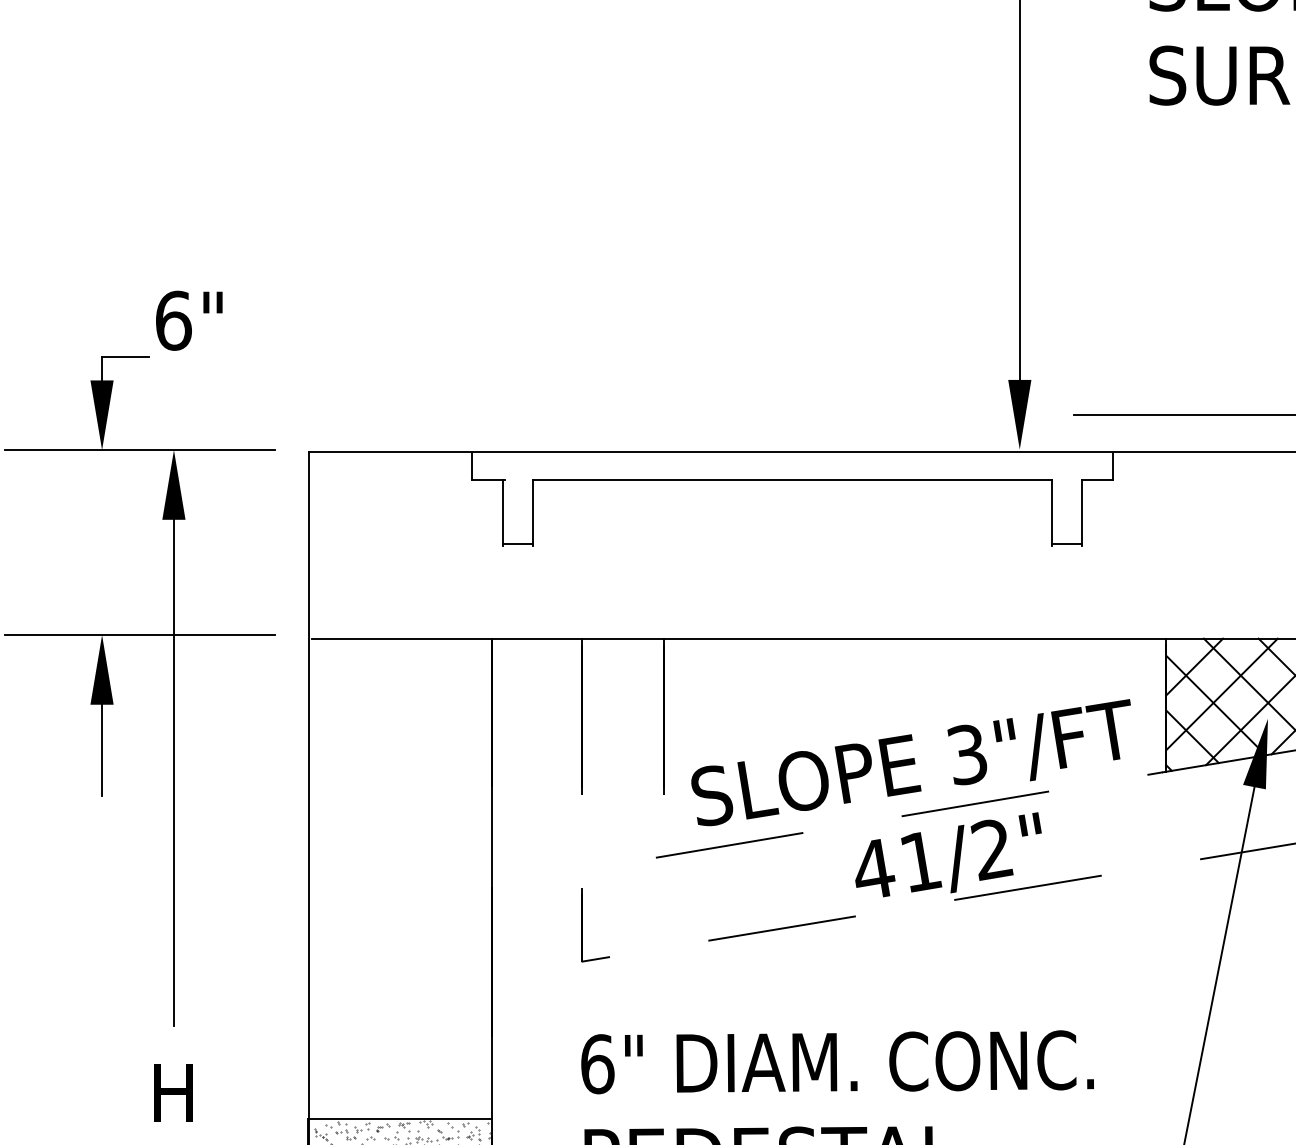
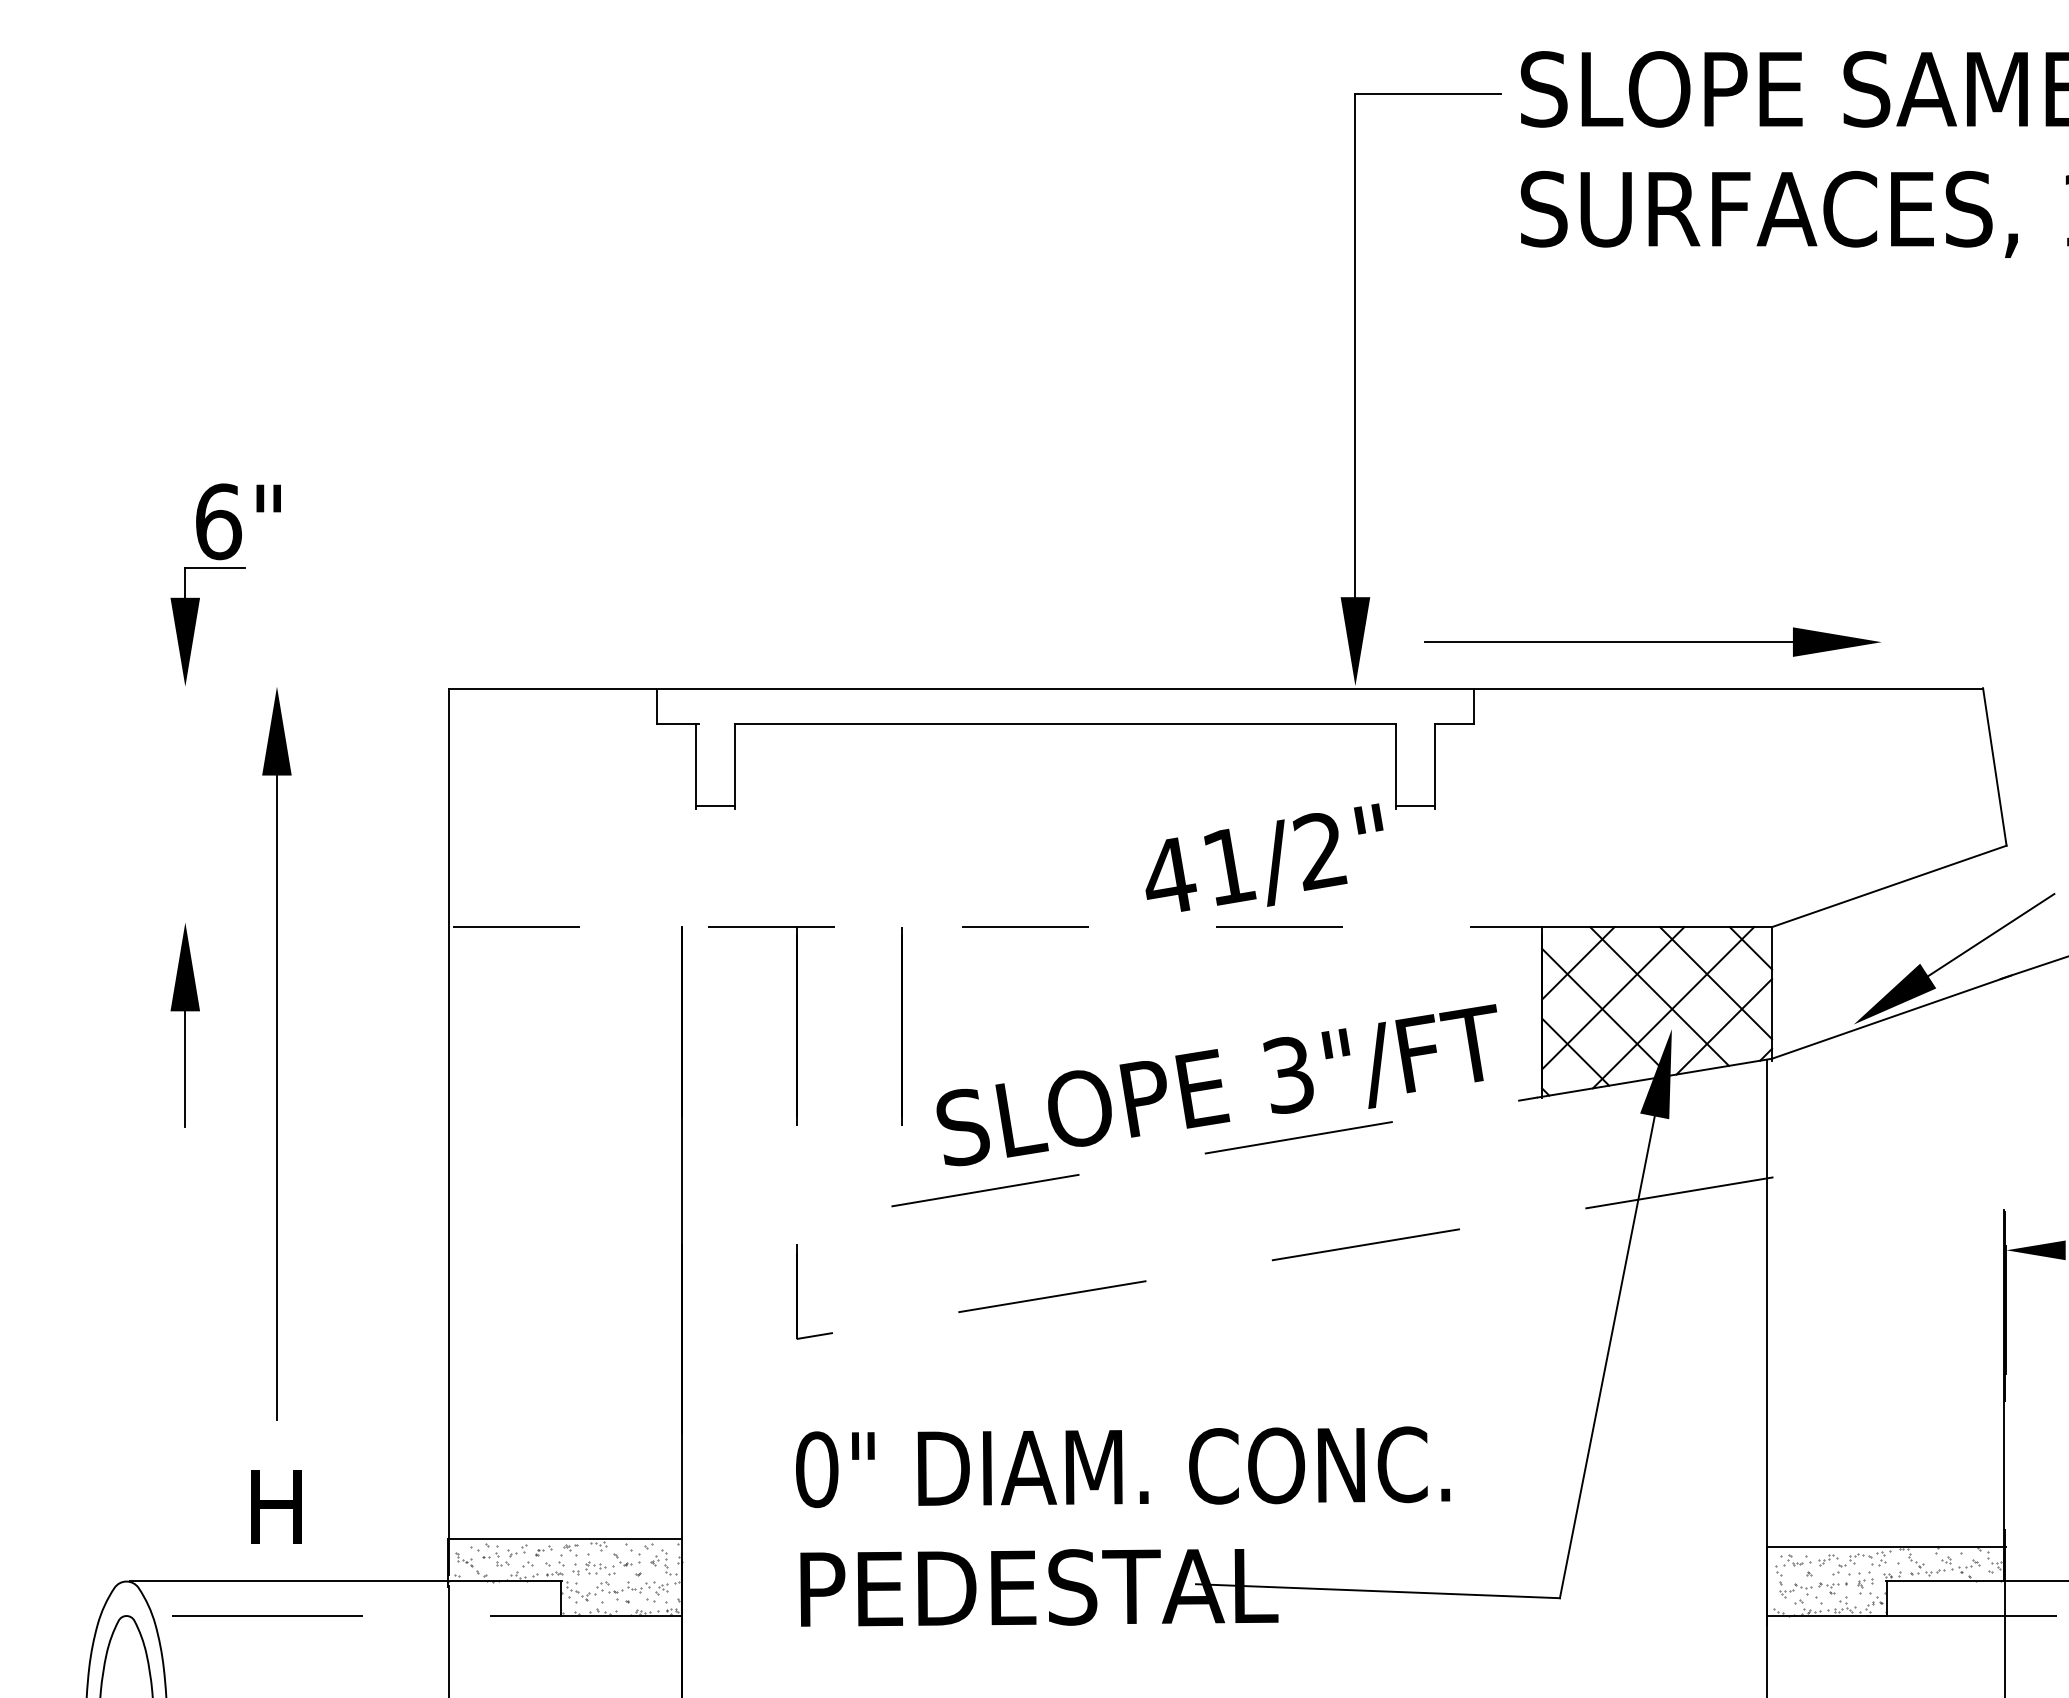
text: (189, 320) -> (238, 521), moved
line: (139, 449) -> (233, 686), removed
line: (140, 635) -> (234, 922), removed
line: (739, 638) -> (997, 927), solid -> dashed
text: (948, 854) -> (1264, 857), moved
text: (597, 1064) -> (817, 1469), 6" -> 0"

